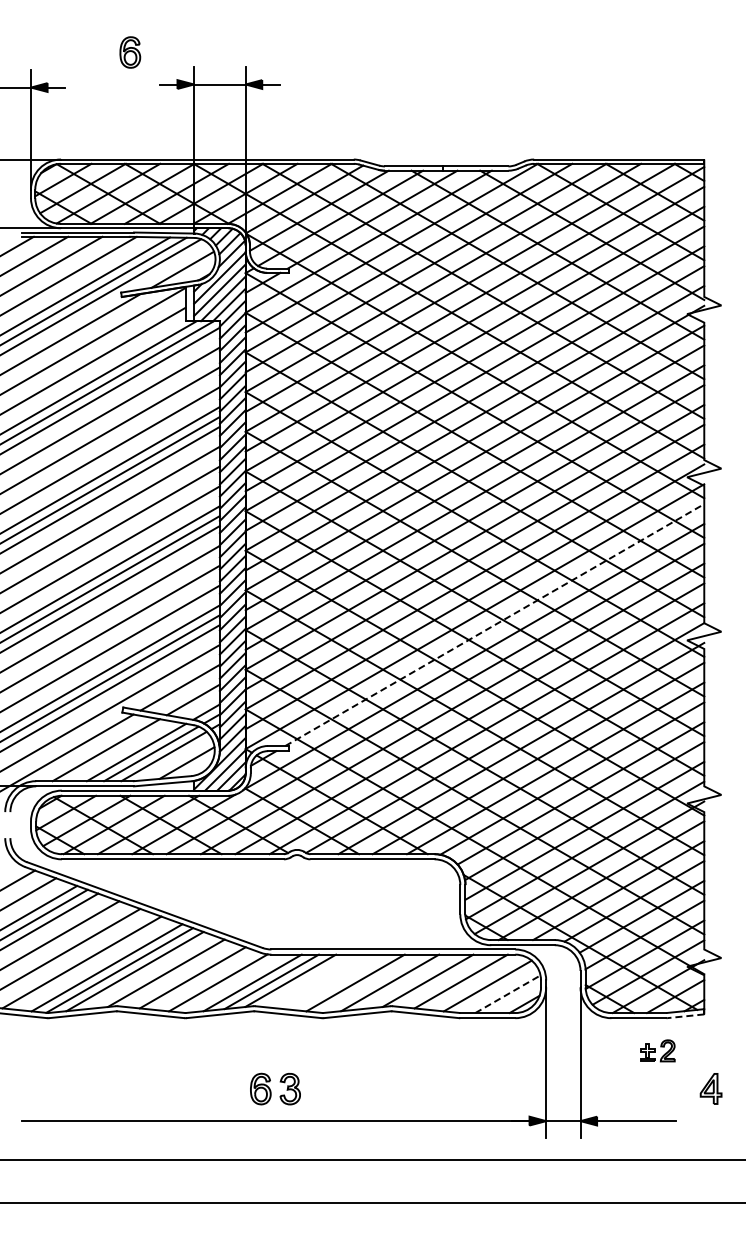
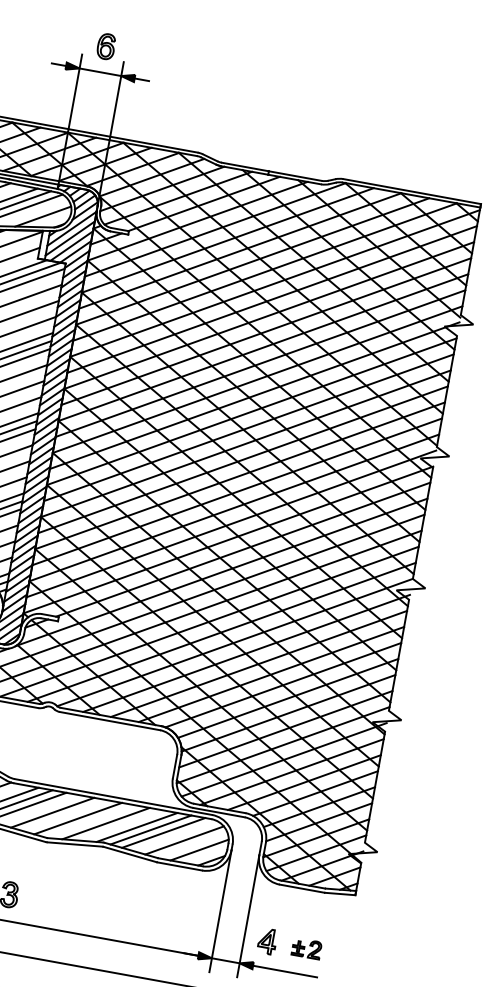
part: (130, 52) -> (106, 46), moved
line: (494, 625) -> (242, 549), dashed -> solid
line: (445, 980) -> (151, 829), added
line: (323, 981) -> (52, 812), added
line: (507, 994) -> (199, 850), dashed -> solid
line: (685, 1016) -> (339, 894), dashed -> solid
part: (657, 1050) -> (306, 948), moved
part: (710, 1088) -> (267, 941), moved

